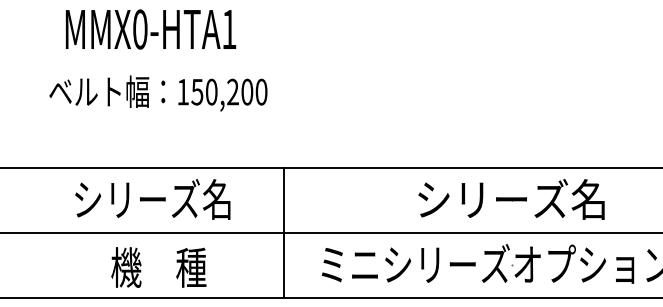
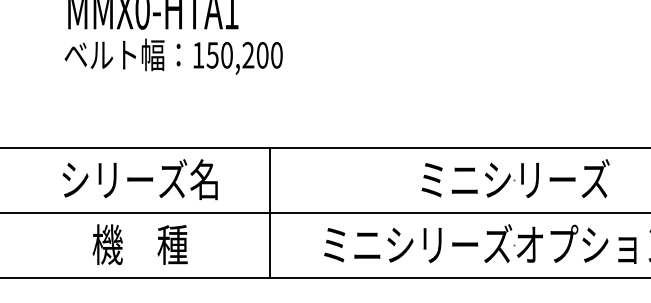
text: (158, 93) -> (173, 56), moved
text: (152, 199) -> (139, 179), moved
text: (512, 199) -> (514, 179), シリーズ名 -> ミニシリーズ
line: (283, 232) -> (269, 212), moved
text: (158, 267) -> (139, 244), moved

